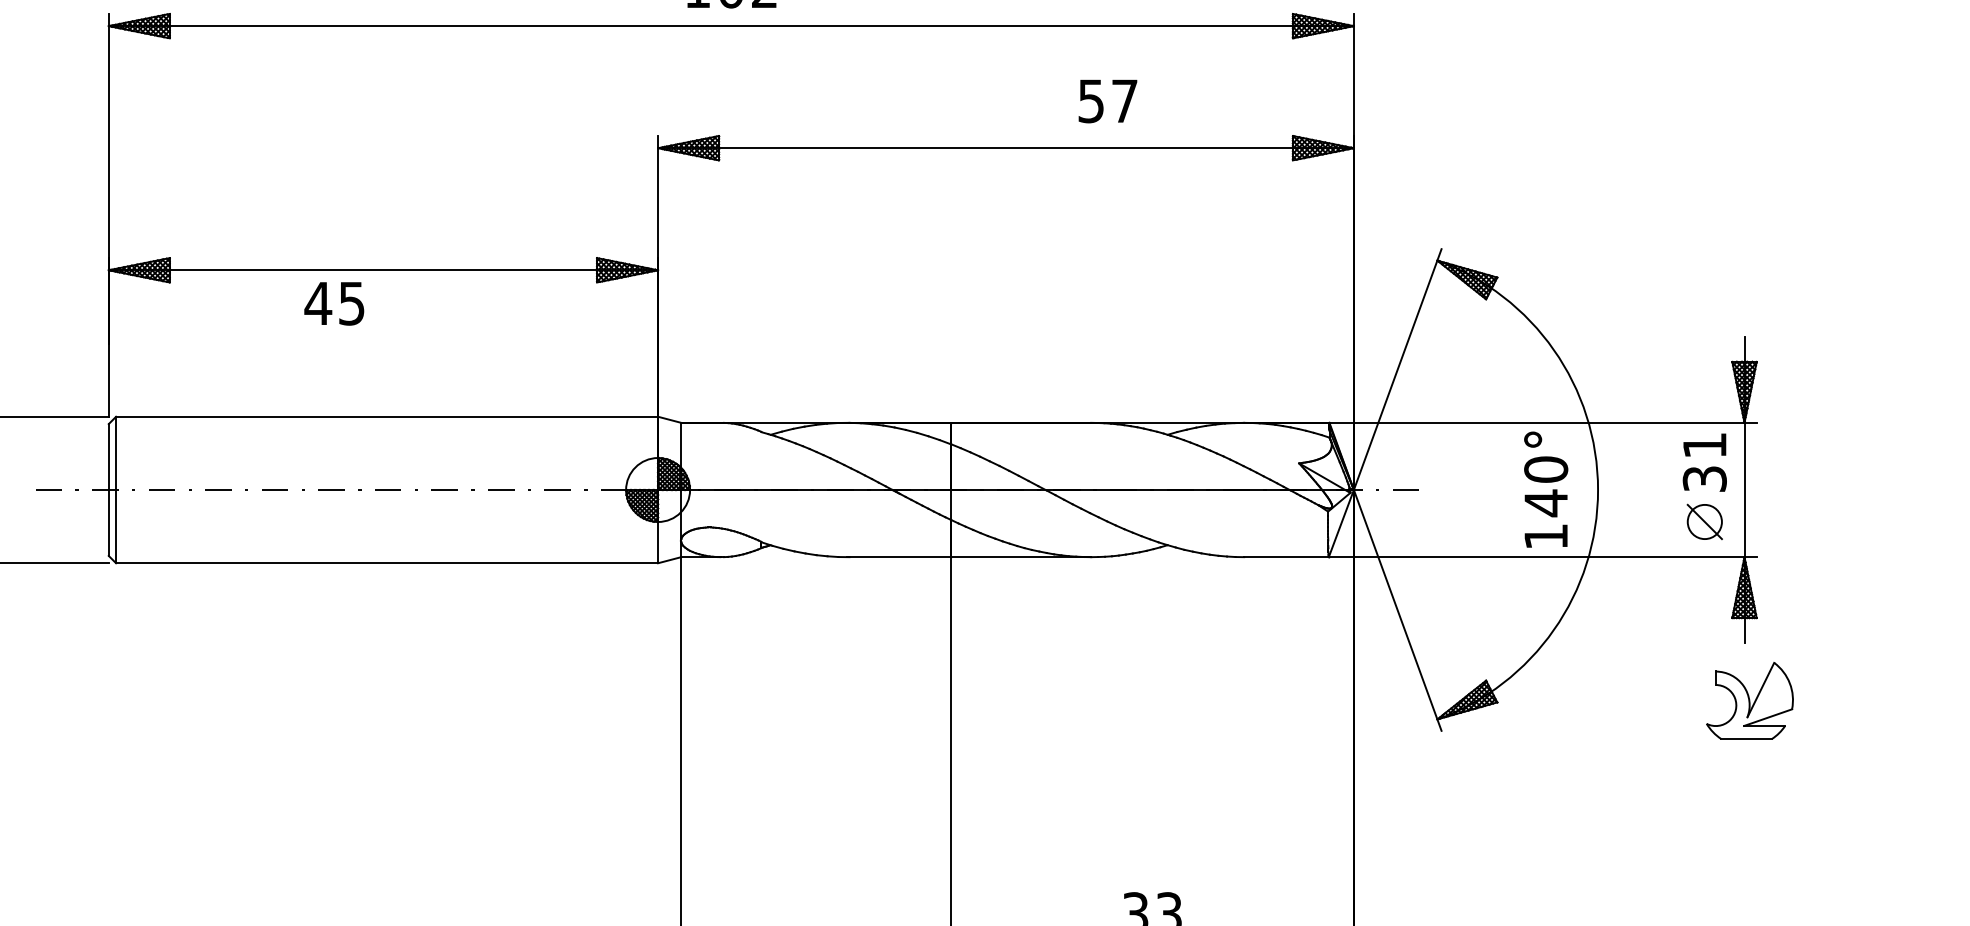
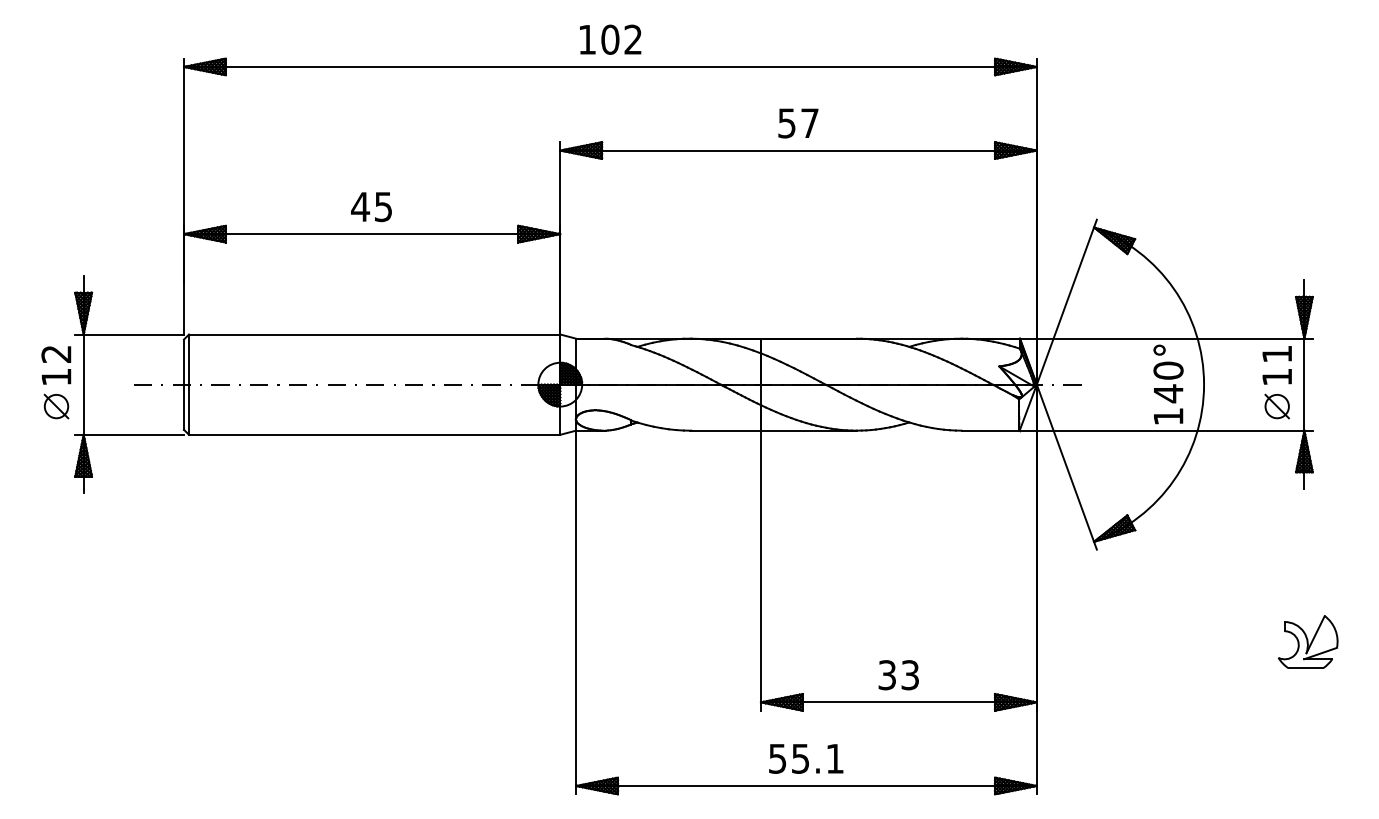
text: (1108, 101) -> (798, 123), moved
text: (334, 304) -> (371, 207), moved
text: (1705, 478) -> (1277, 376), 31 -> 11
part: (1749, 700) -> (1307, 641), moved

